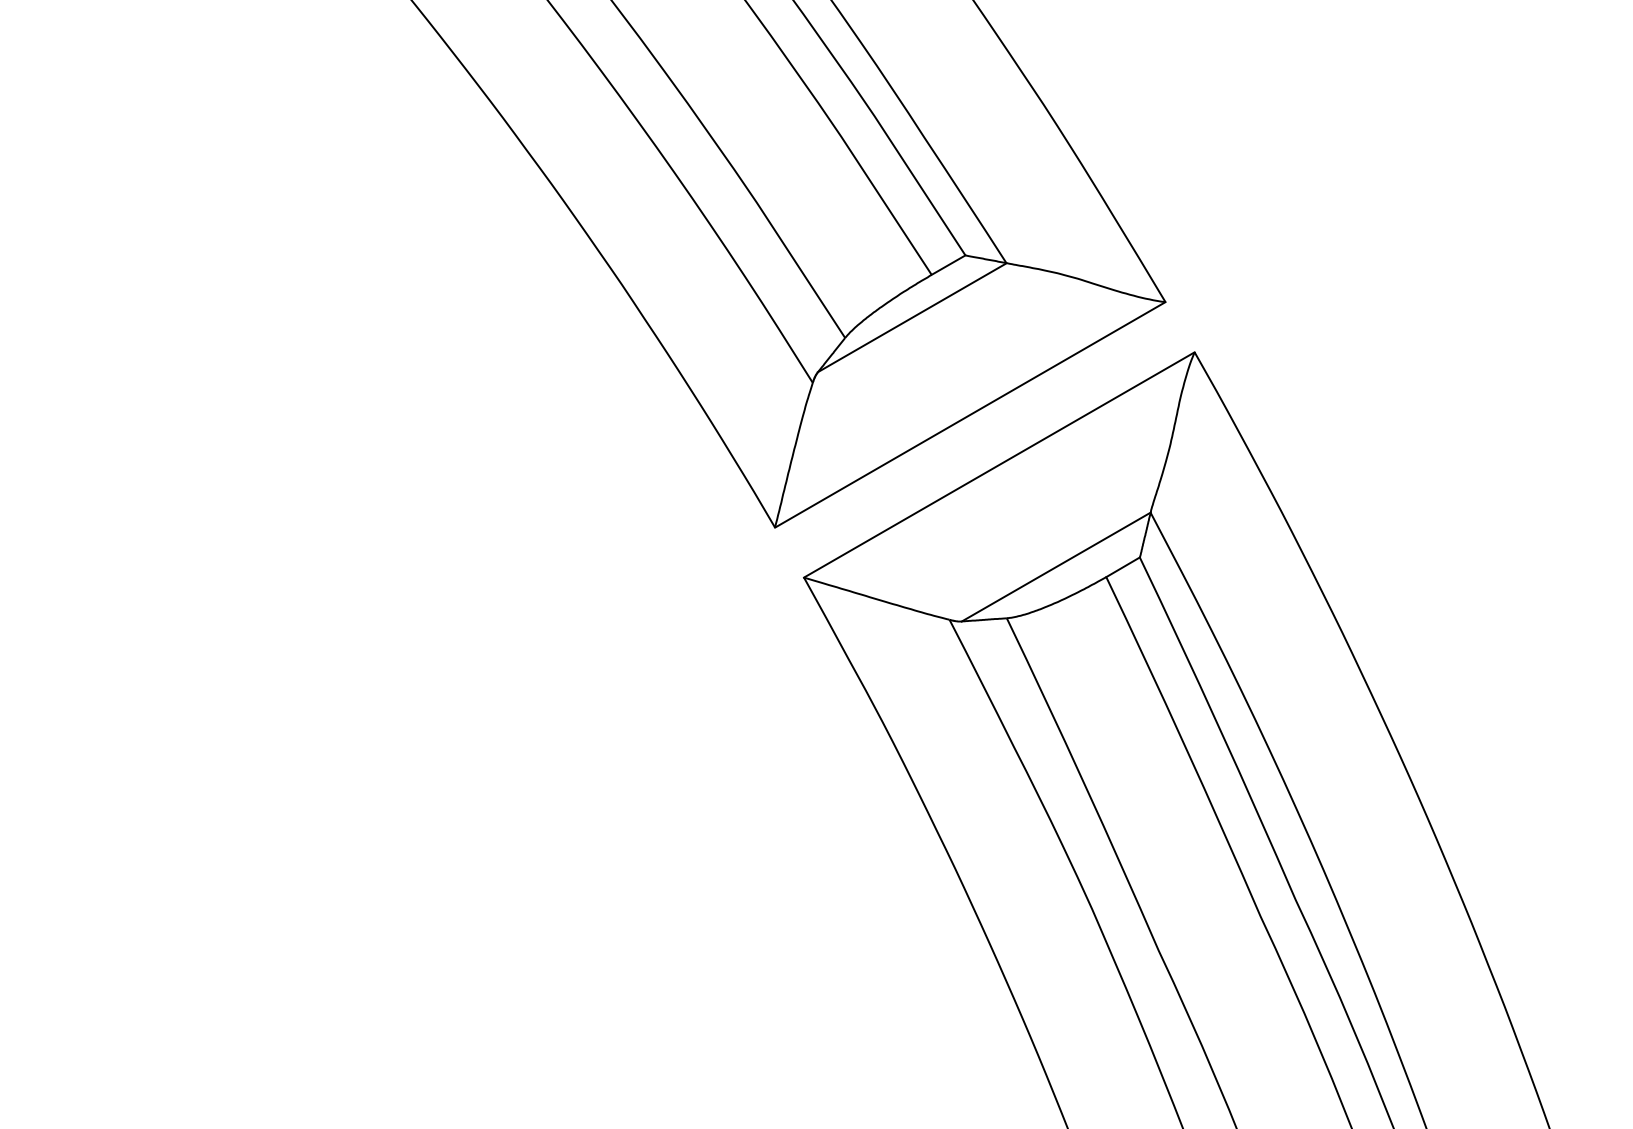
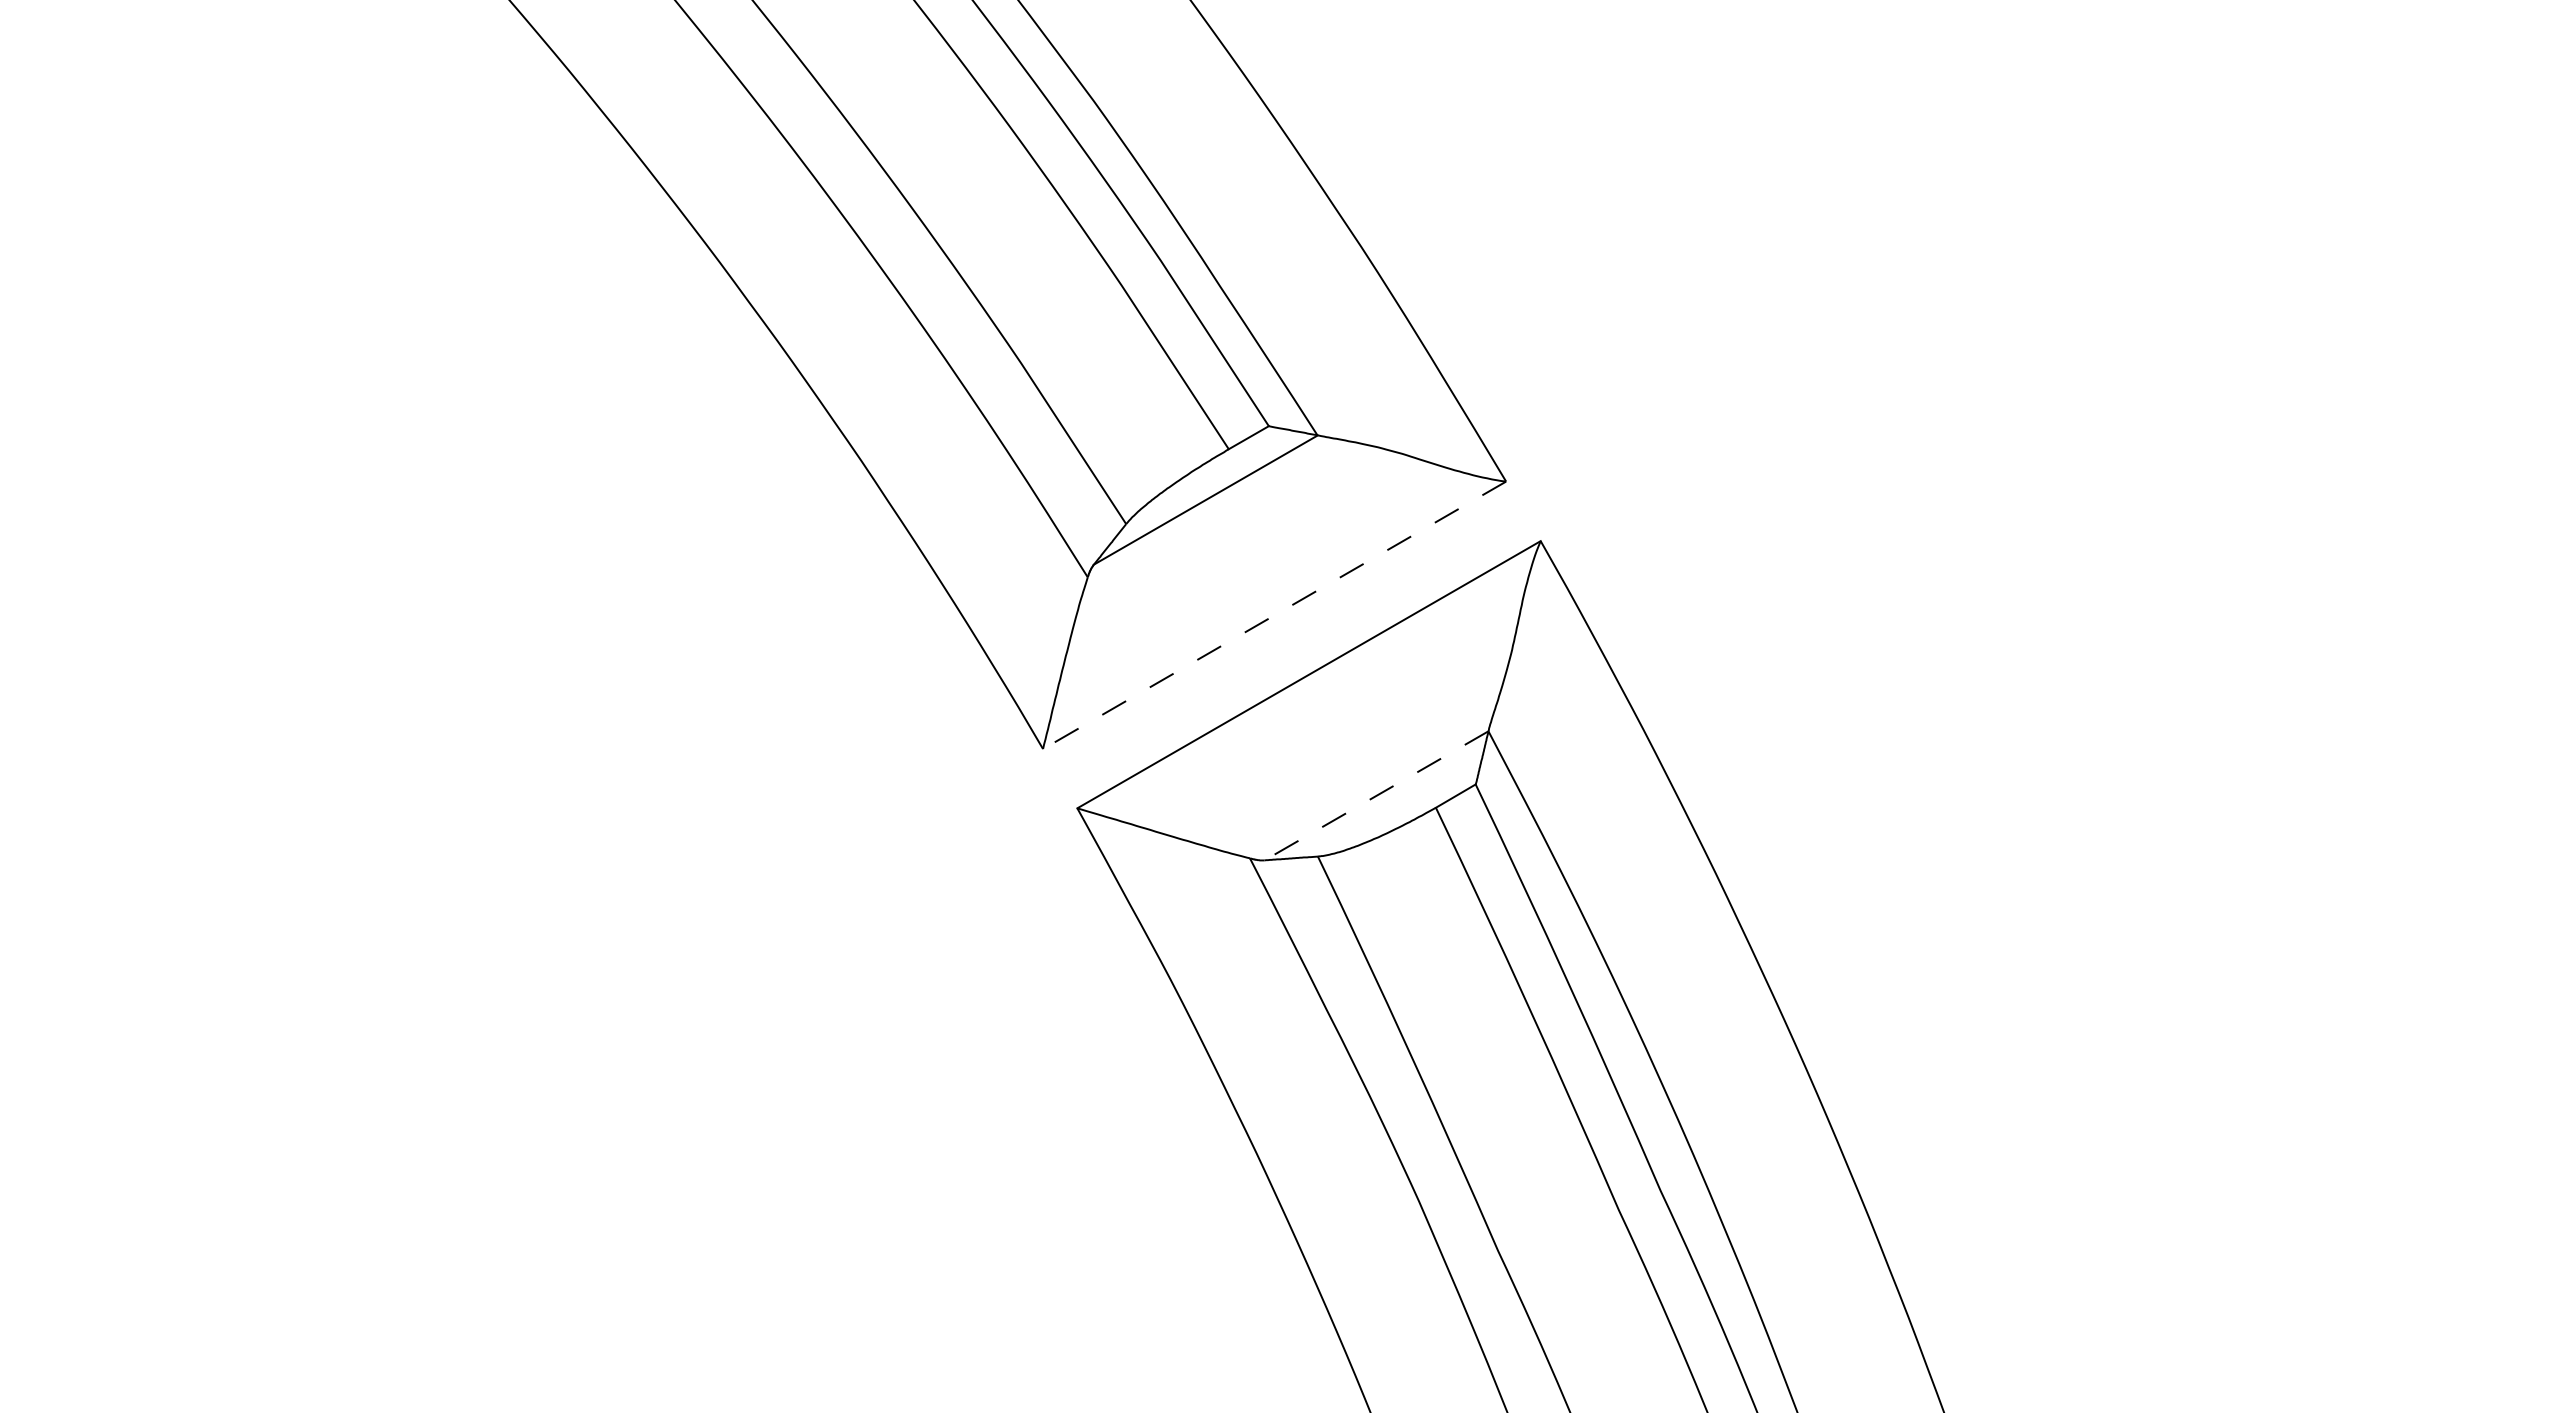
line: (970, 415) -> (1274, 615), solid -> dashed
line: (1056, 567) -> (1376, 796), solid -> dashed

